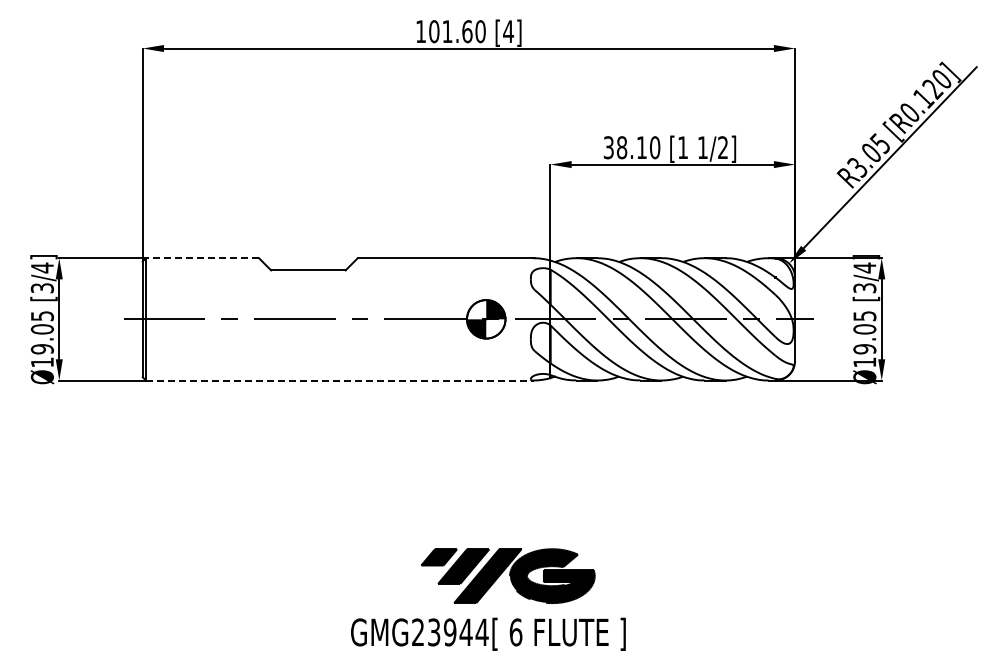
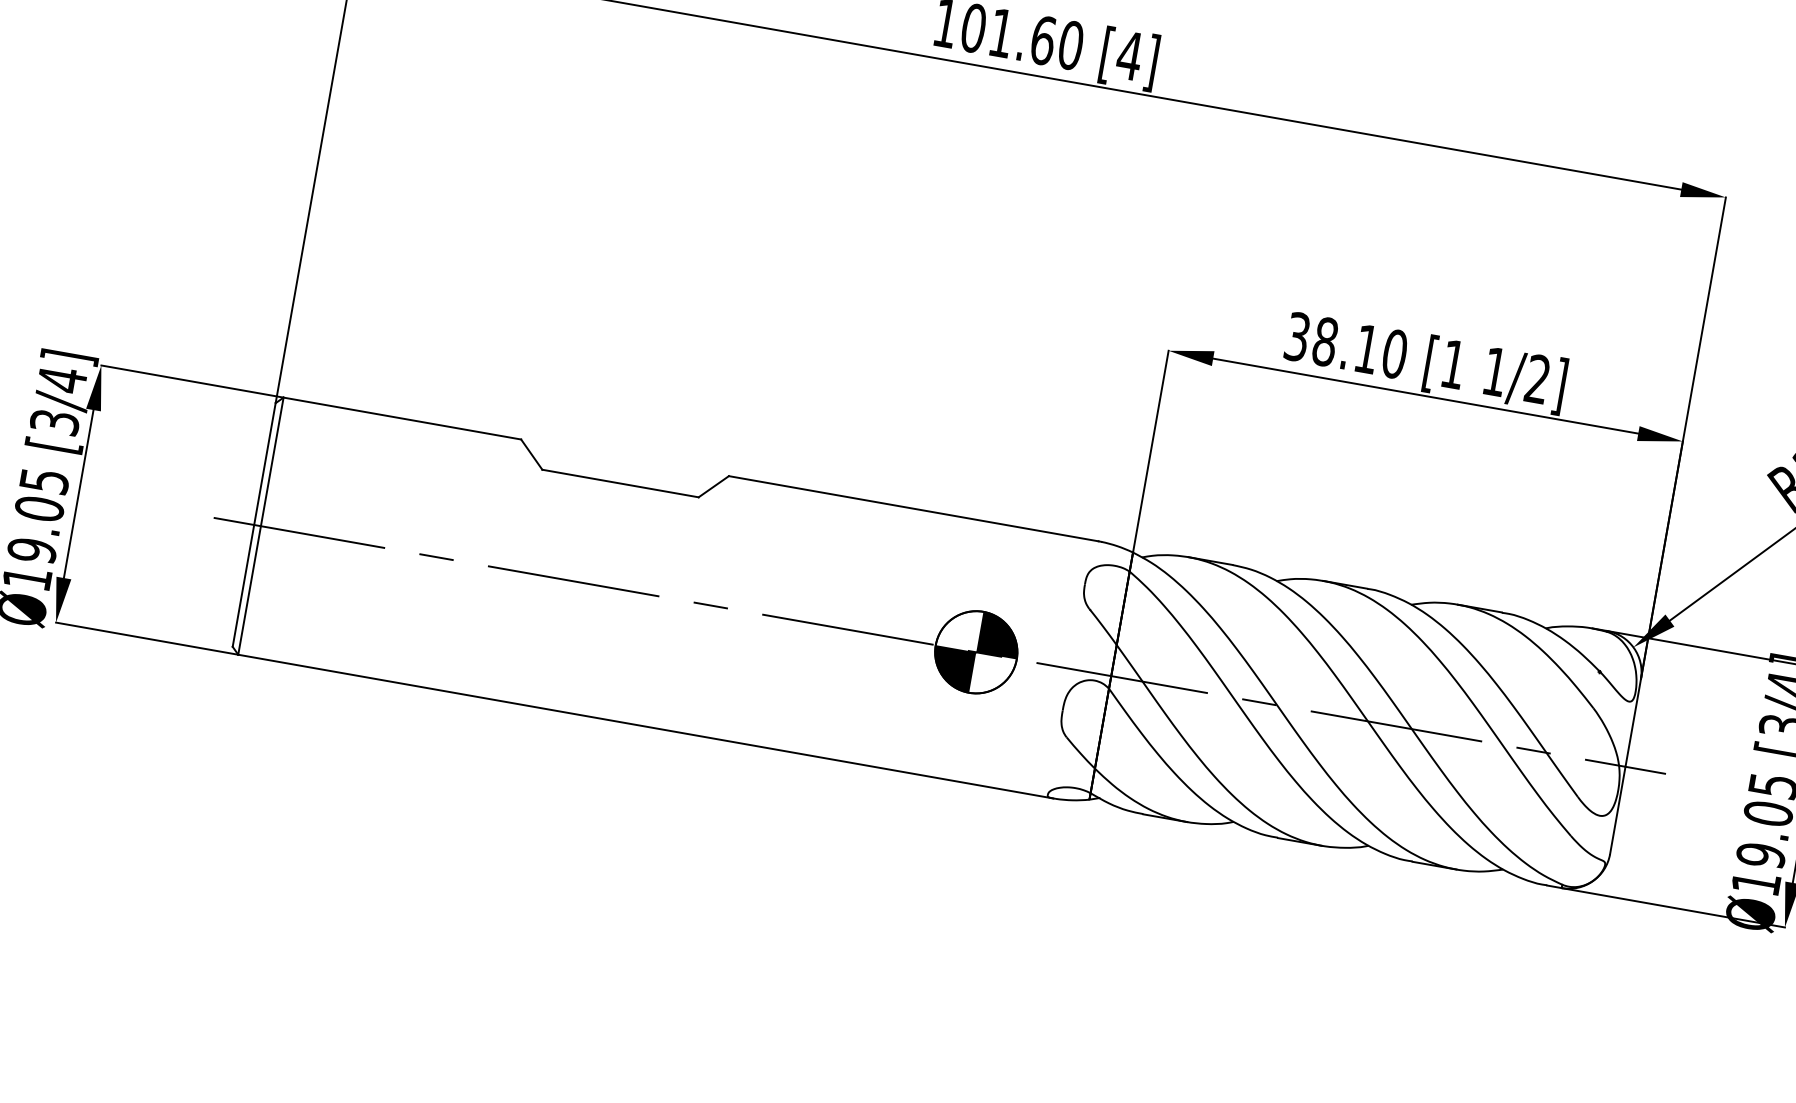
line: (202, 258) -> (402, 419), dashed -> solid
line: (339, 380) -> (645, 726), dashed -> solid

